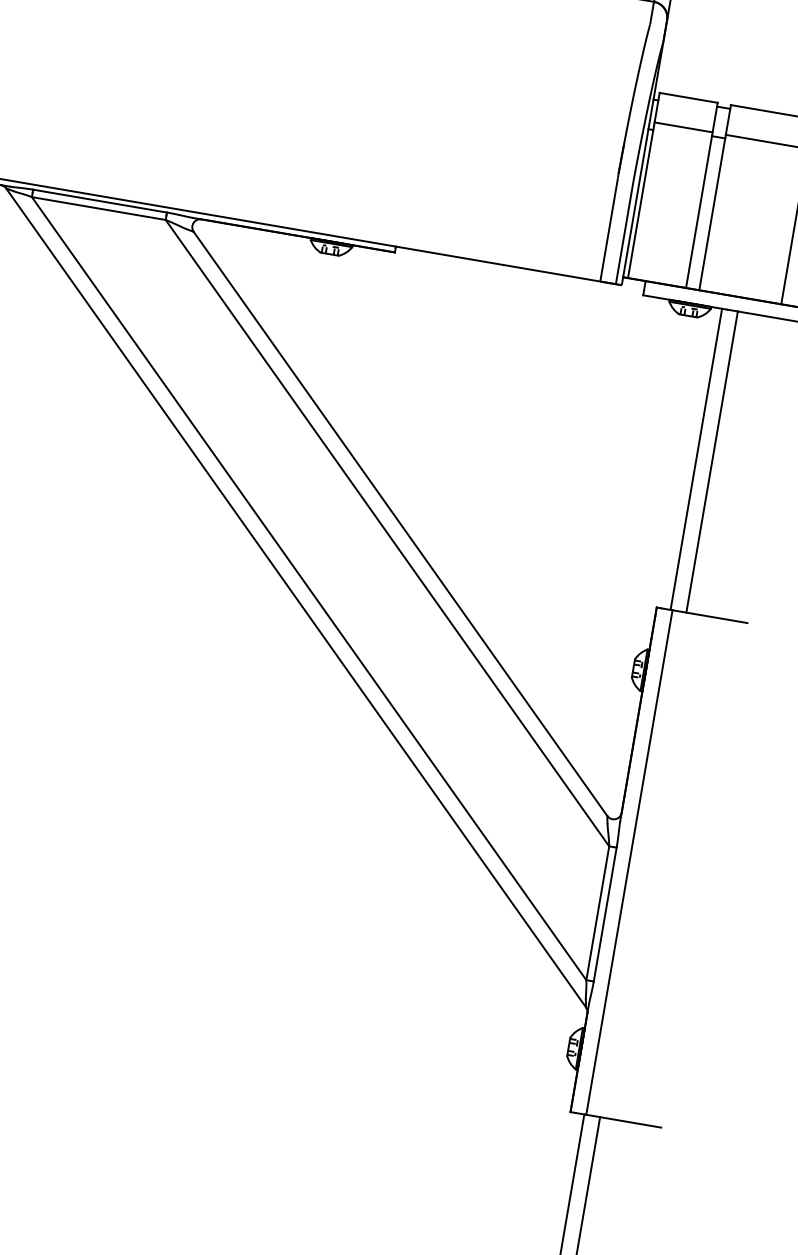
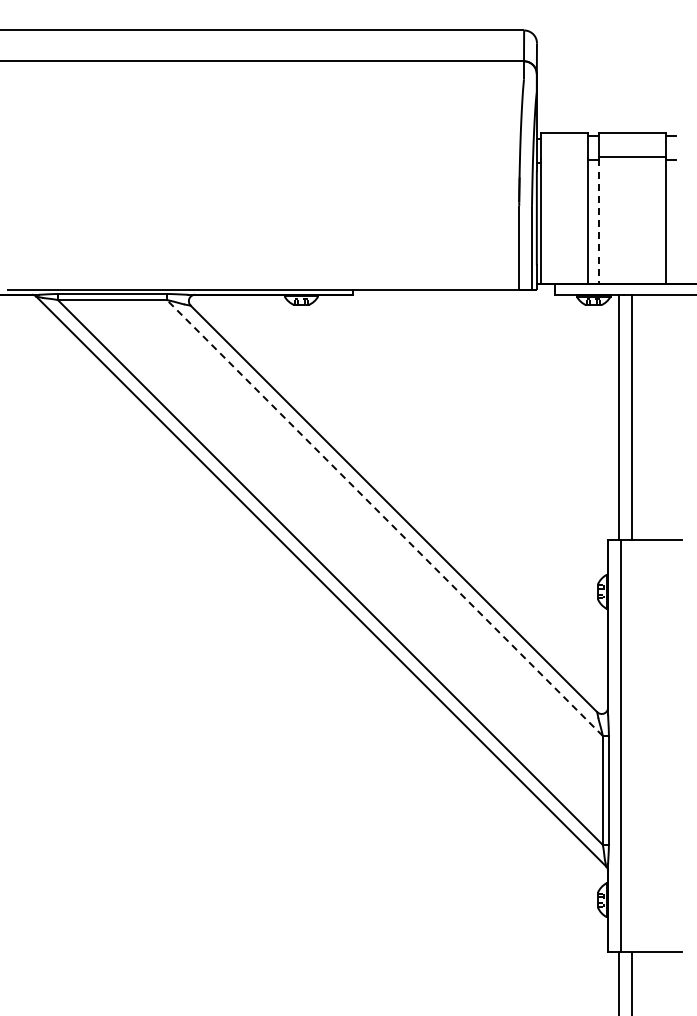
line: (683, 127) -> (564, 156), removed
line: (711, 214) -> (598, 221), solid -> dashed
line: (387, 532) -> (384, 517), solid -> dashed

